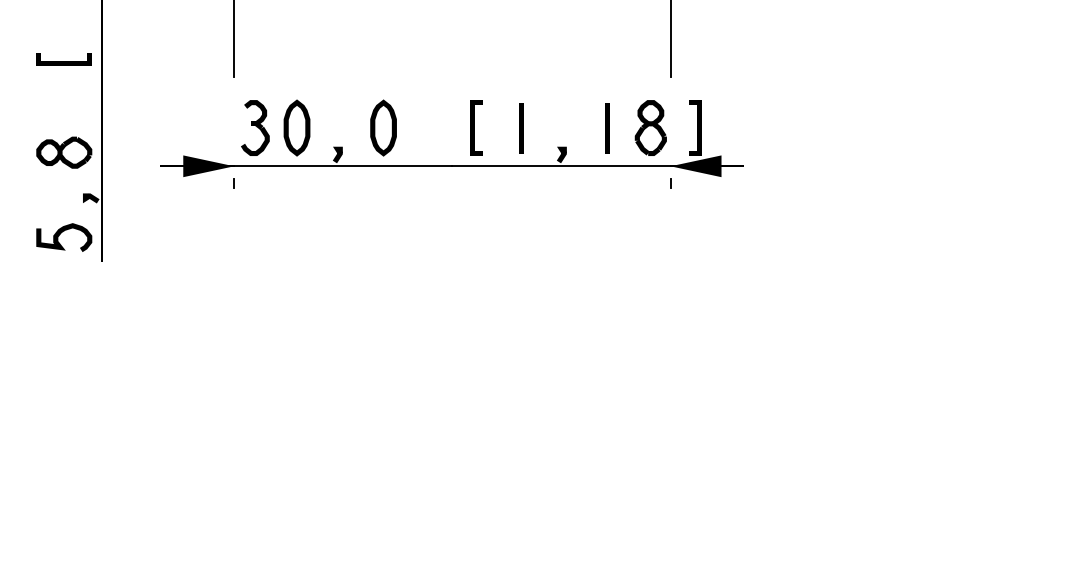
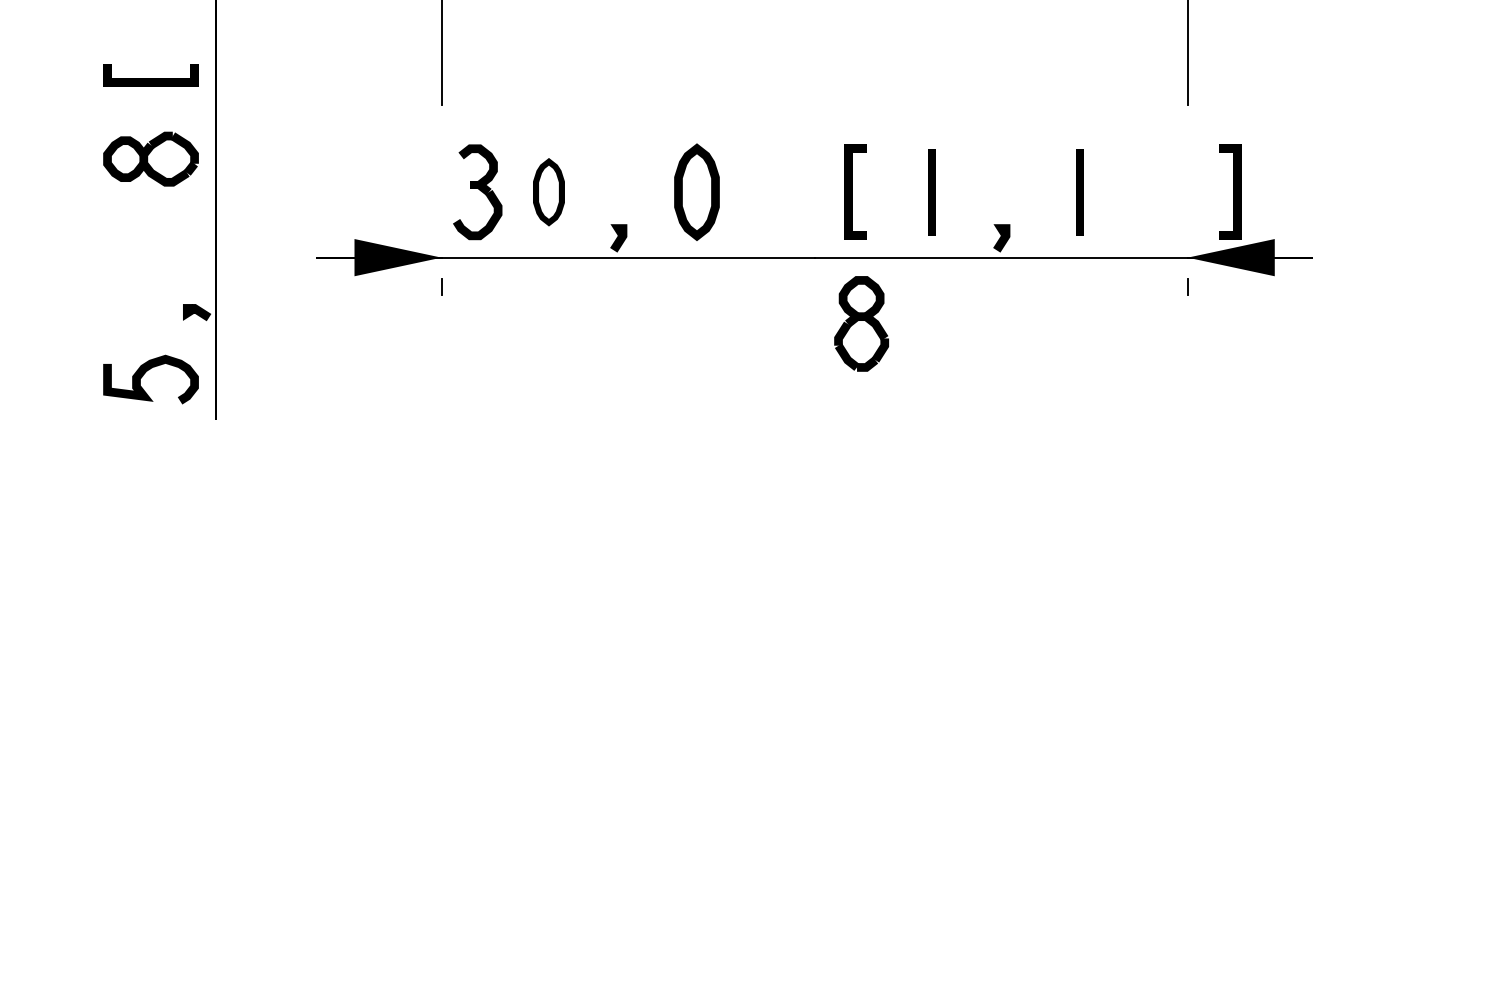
part: (296, 127) -> (548, 191), size x0.7
part: (650, 127) -> (860, 322), moved
part: (64, 152) -> (151, 158), moved

